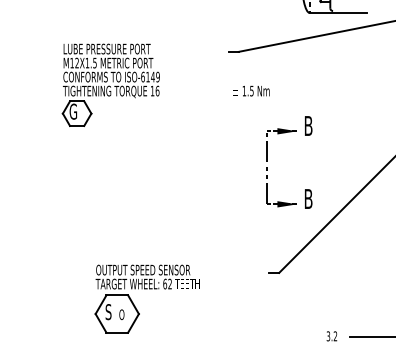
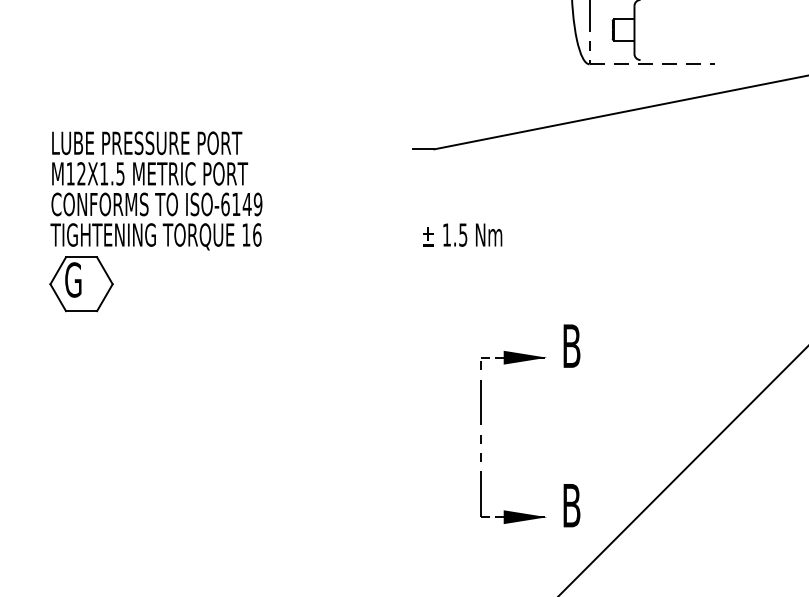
line: (338, 12) -> (652, 63), solid -> dashed
part: (267, 161) -> (482, 423), moved

